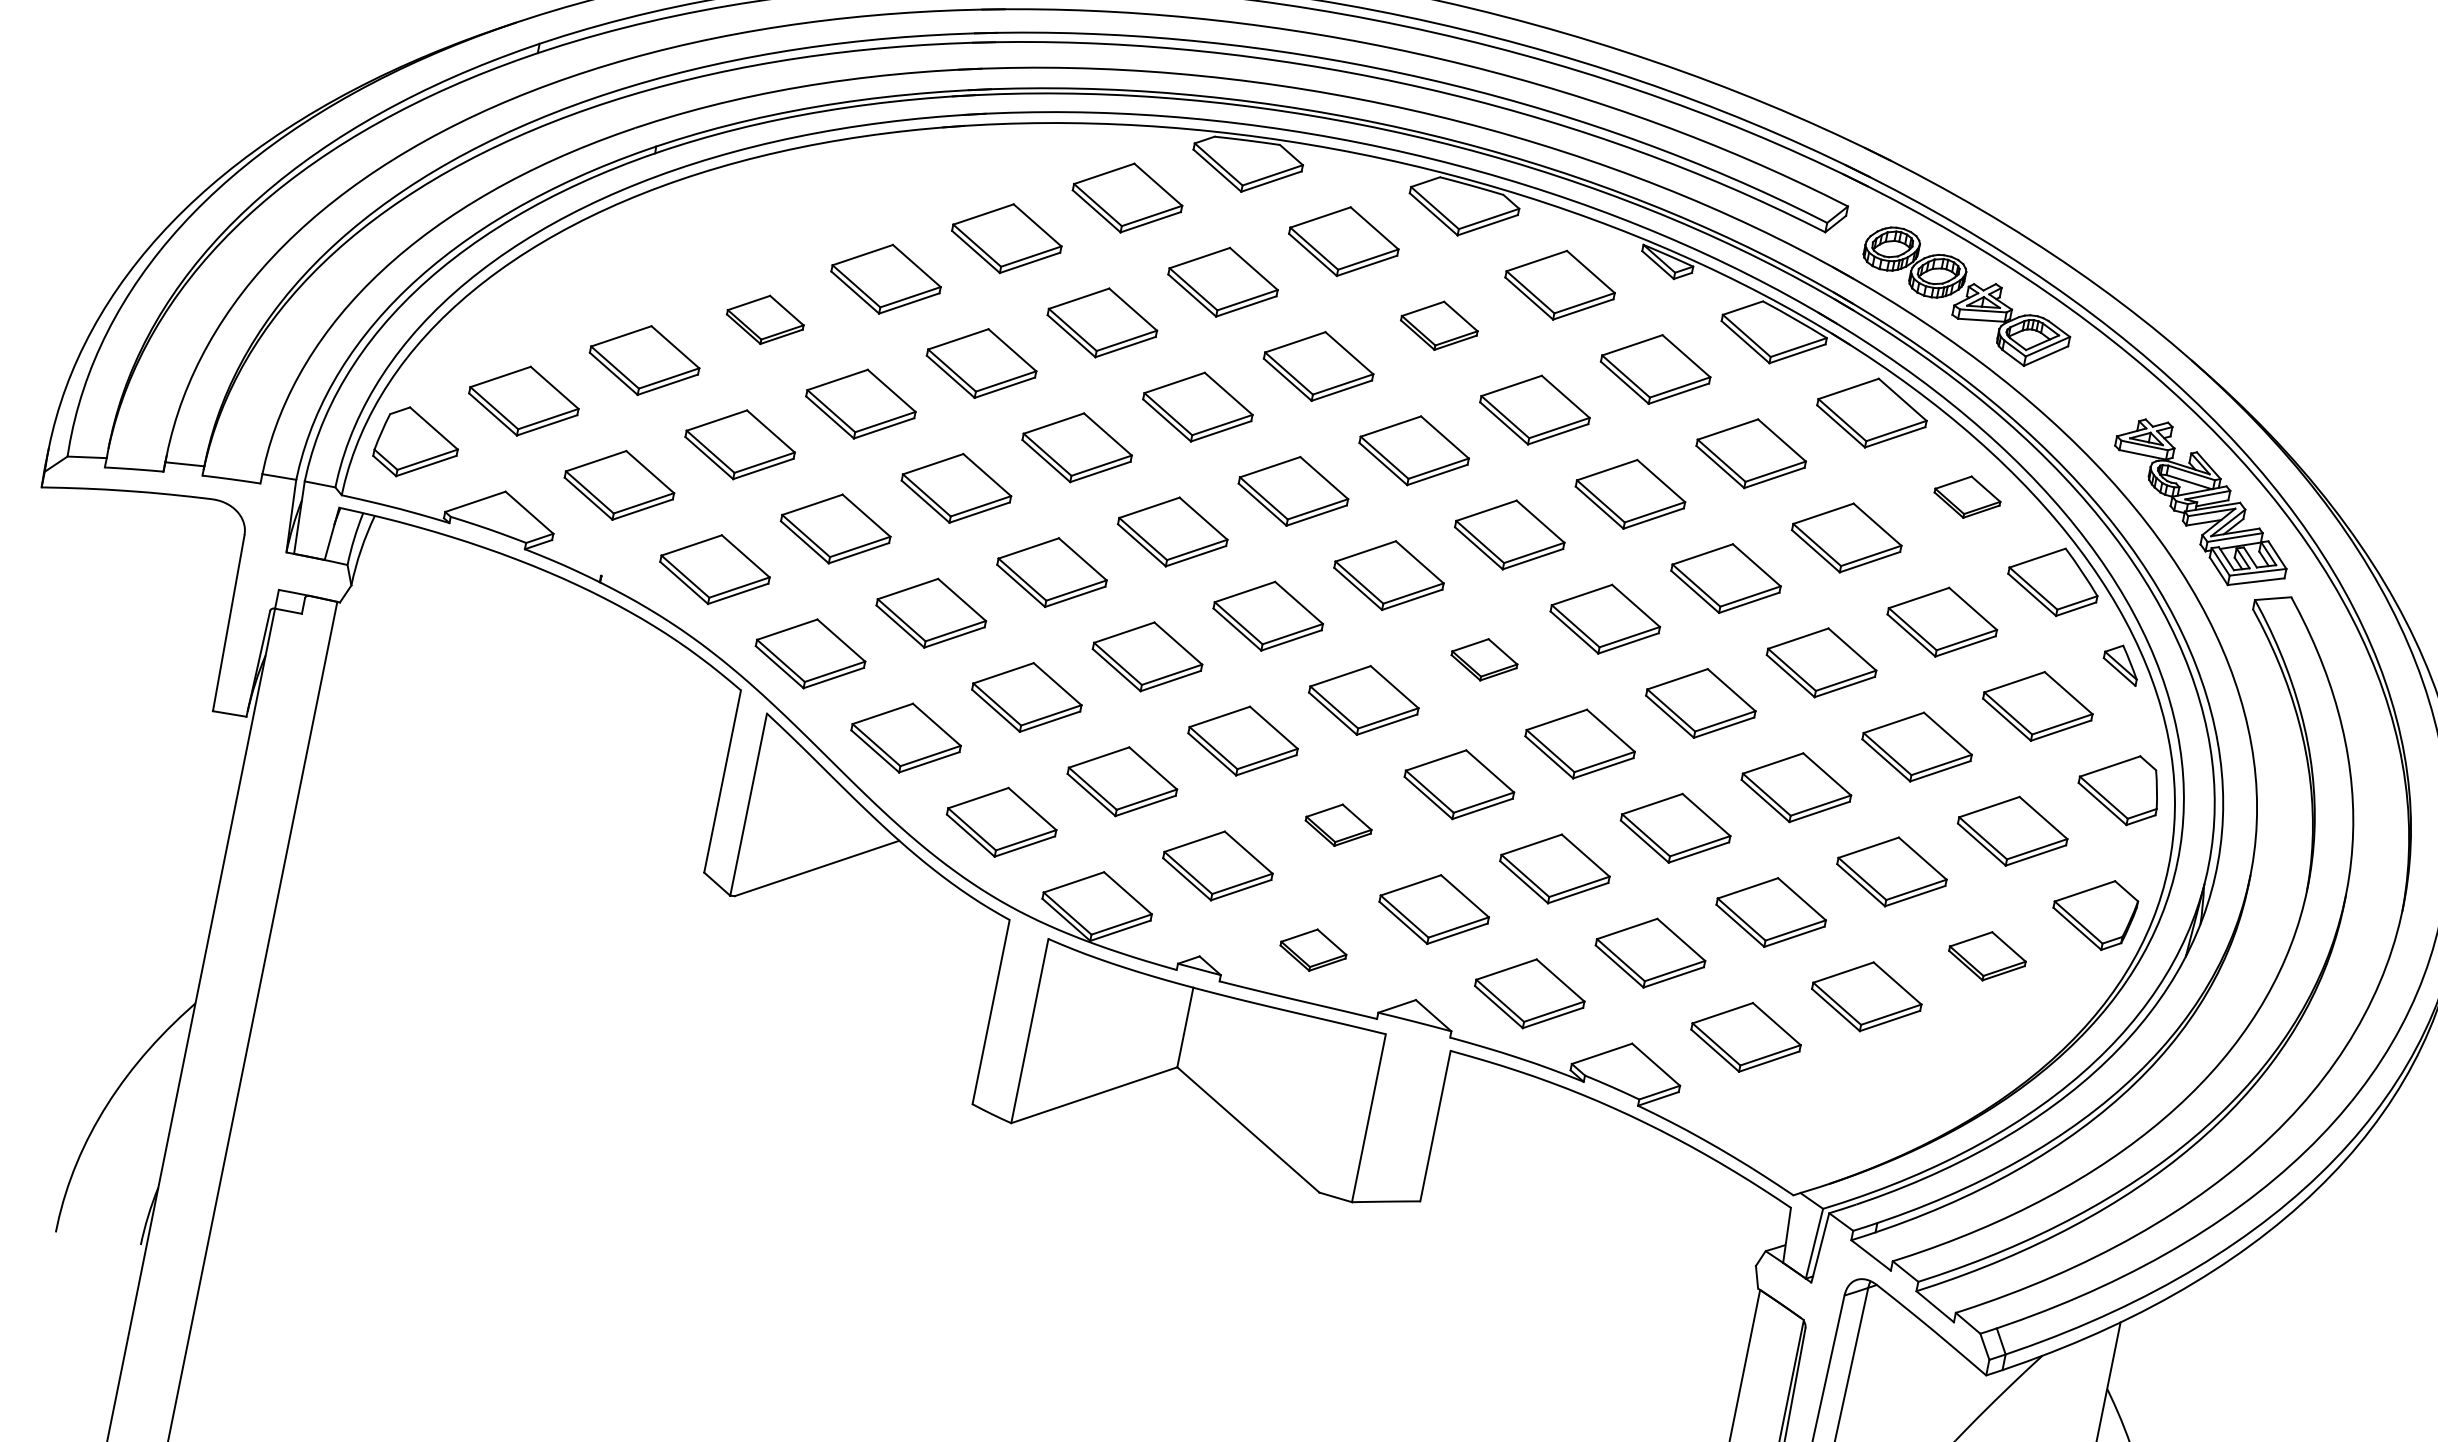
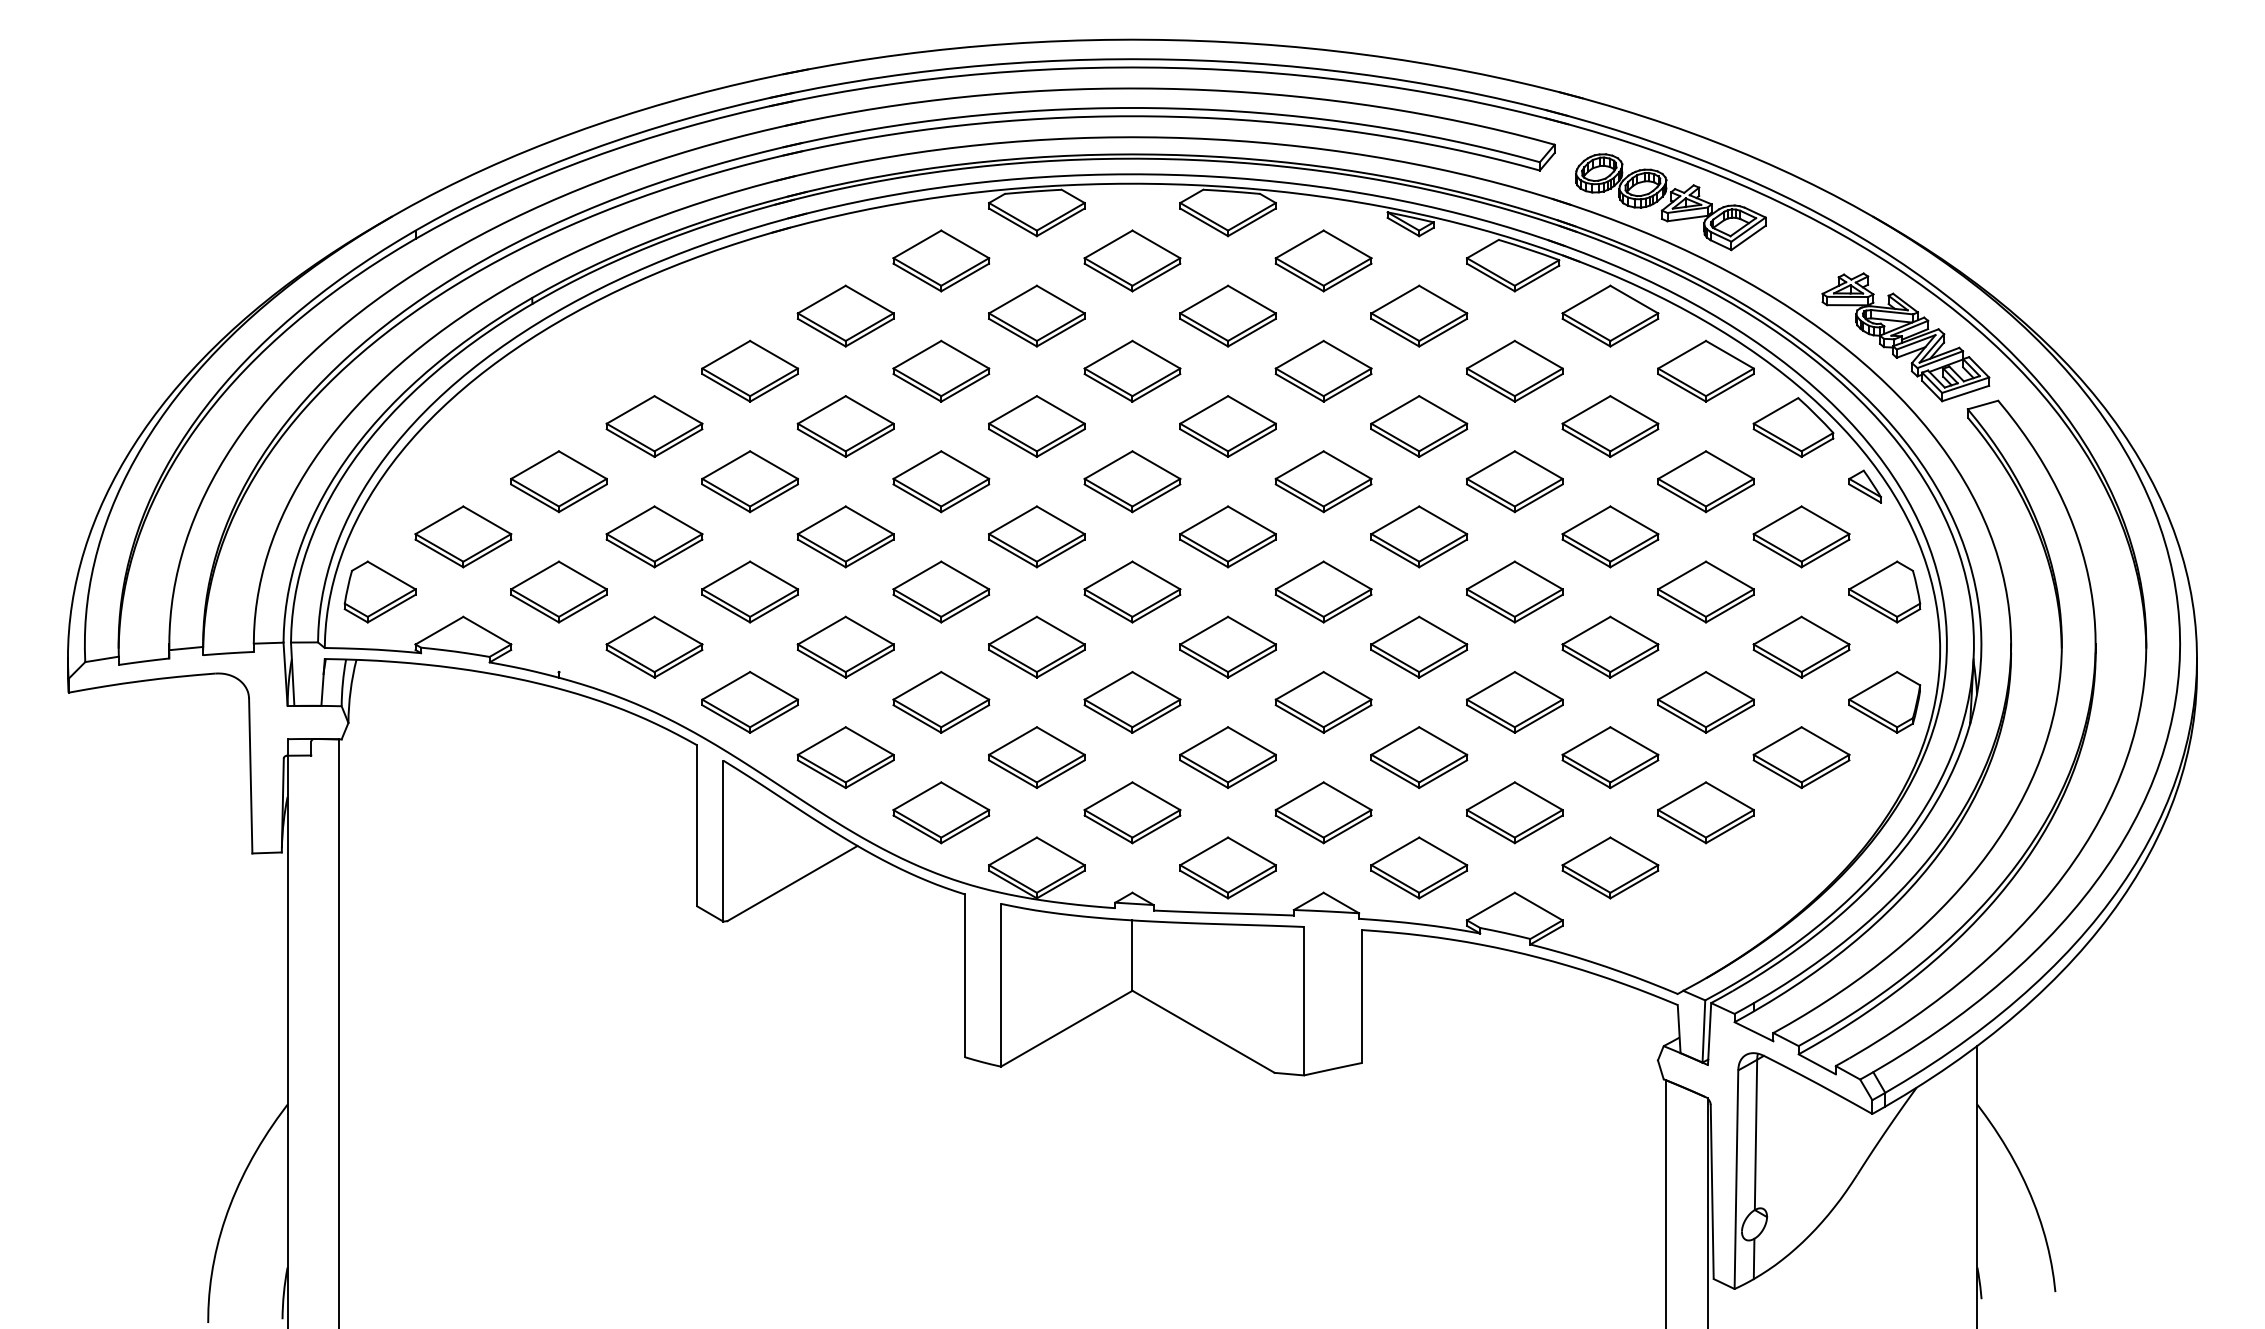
part: (765, 319) -> (654, 426), size x1.43
part: (1438, 325) -> (1227, 315), size x1.43
part: (1967, 496) -> (1705, 370), size x1.67
part: (1484, 659) -> (1323, 591), size x1.67
part: (1338, 825) -> (1227, 757), size x1.67
part: (1312, 949) -> (1227, 867), size x1.67
part: (1987, 956) -> (1801, 757), size x1.43

